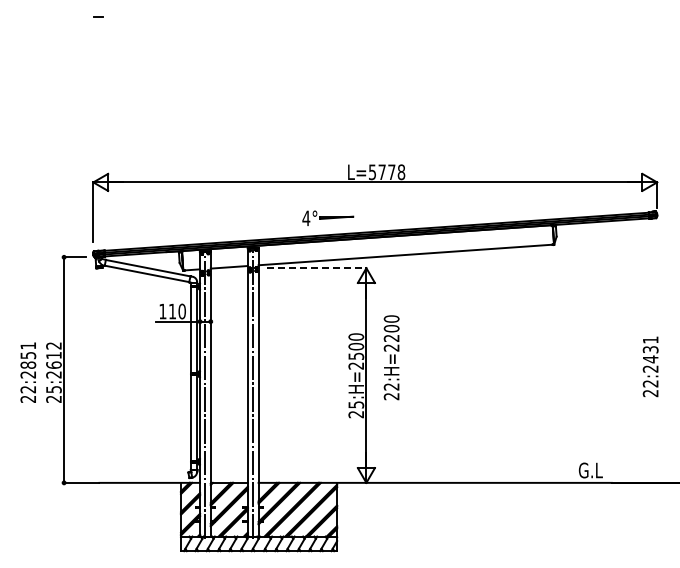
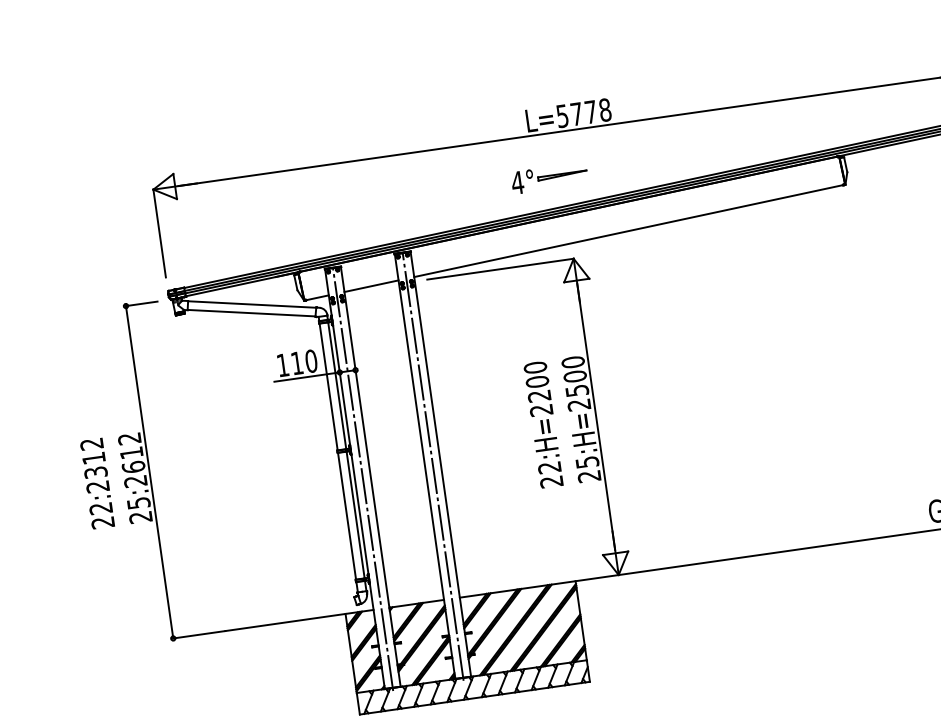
part: (328, 217) -> (550, 176), moved
line: (316, 268) -> (500, 269), dashed -> solid
text: (28, 355) -> (94, 458), 22:2851 -> 22:2312
text: (391, 357) -> (543, 424), moved

